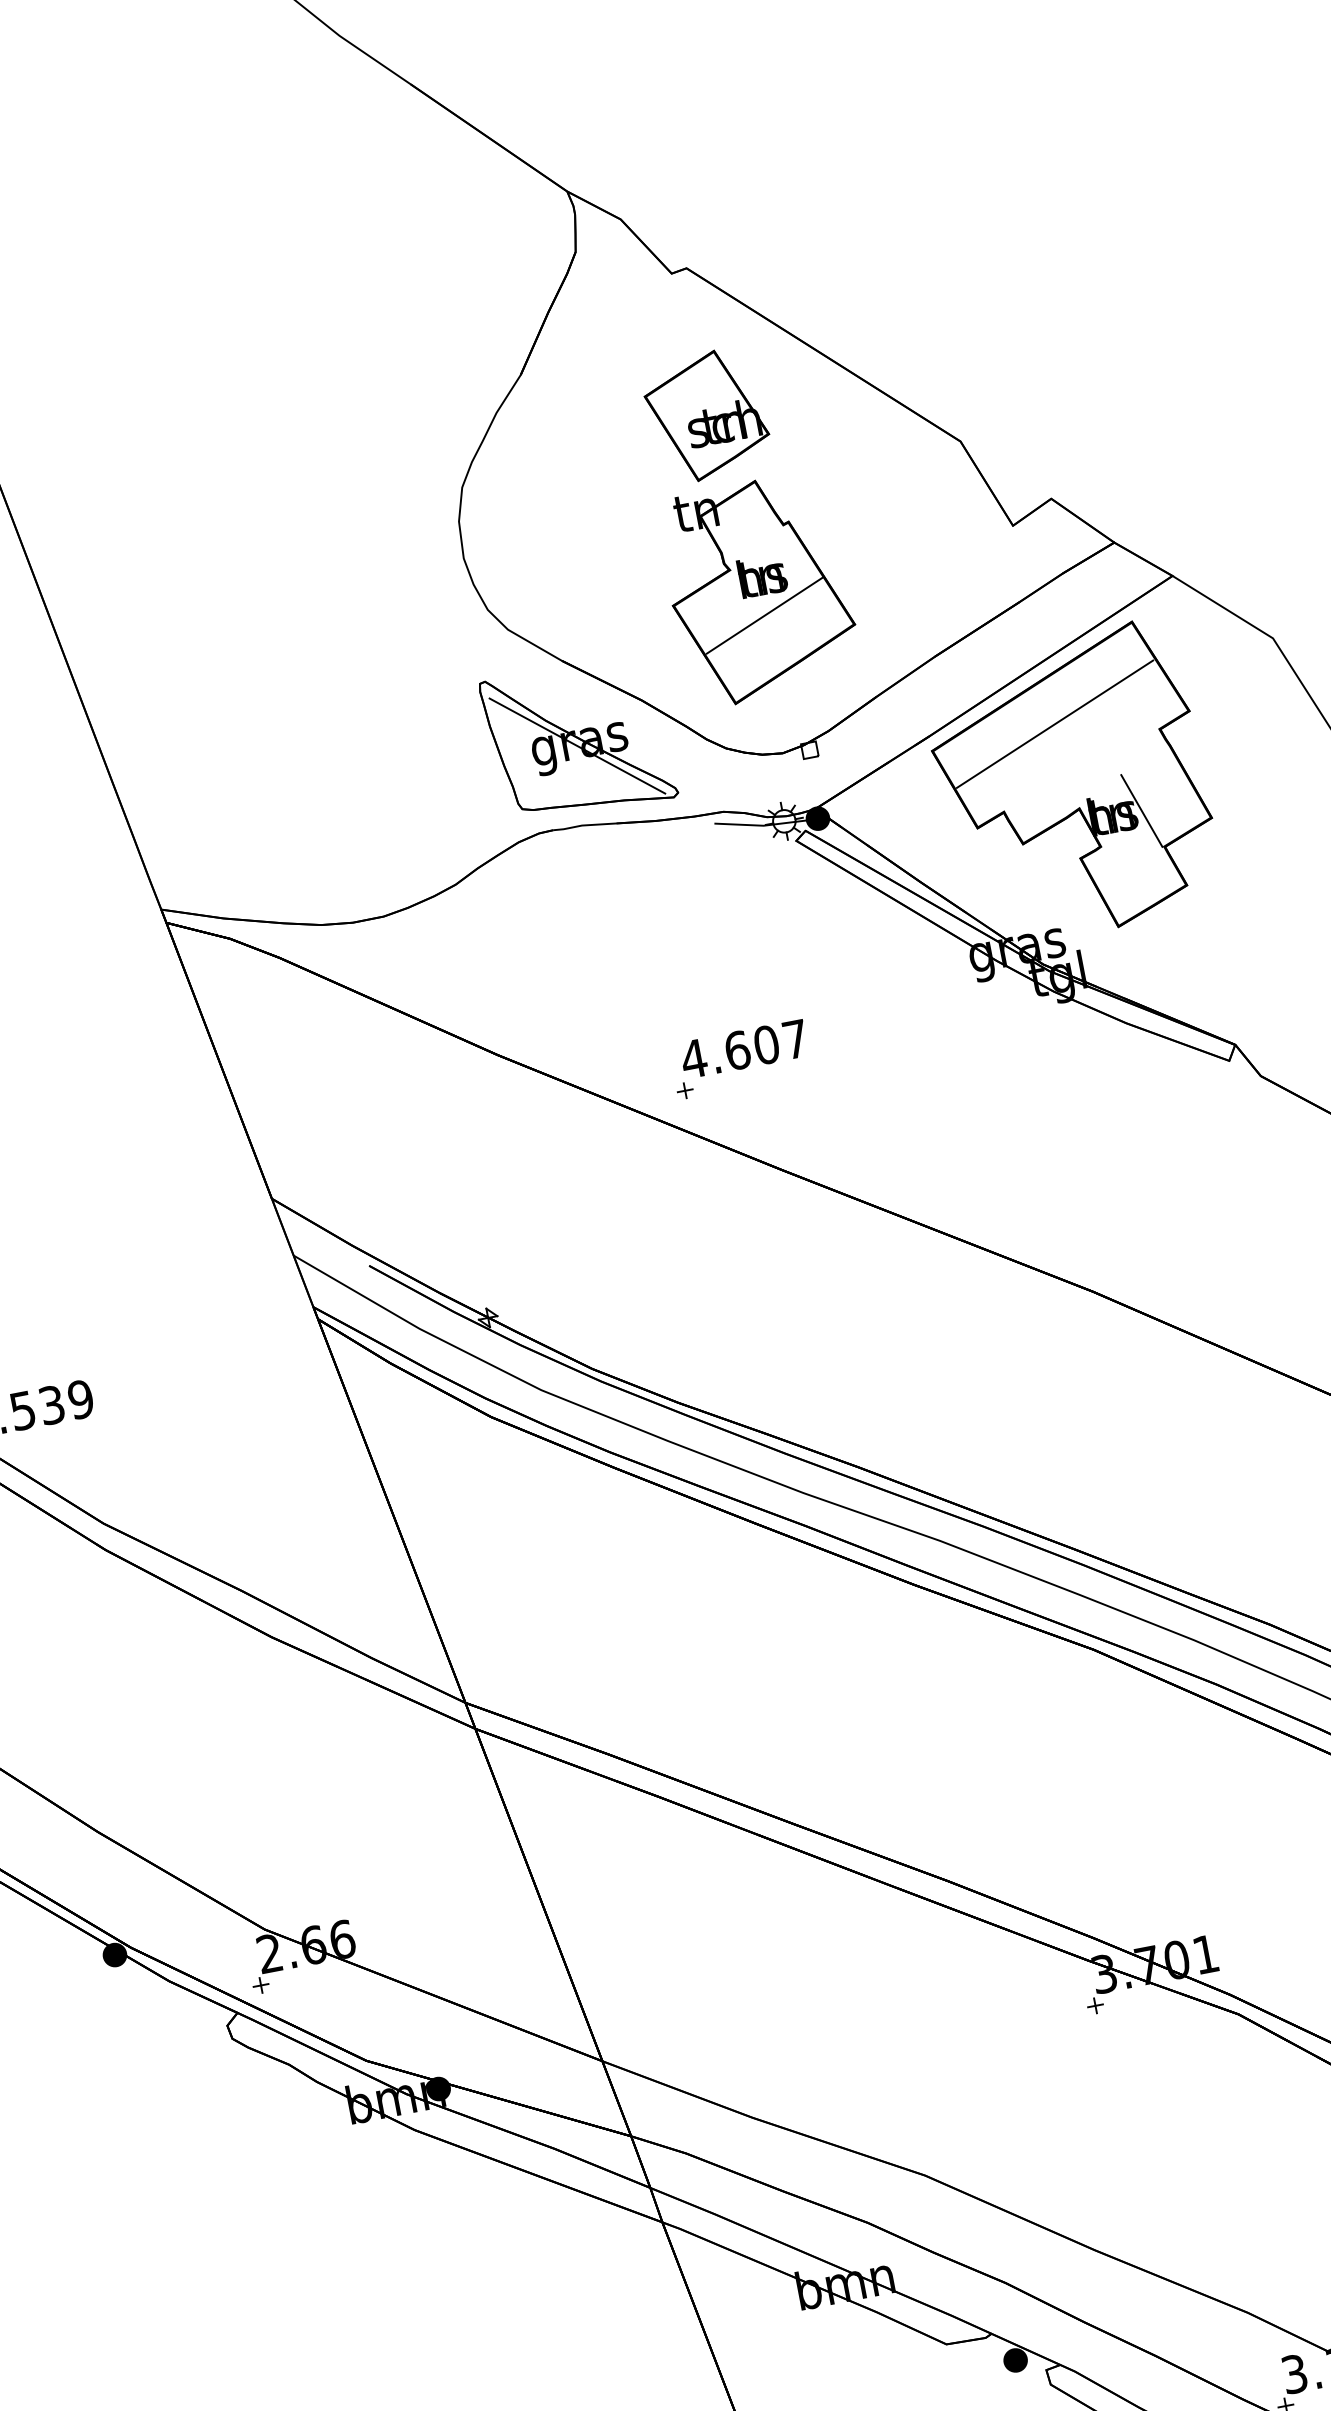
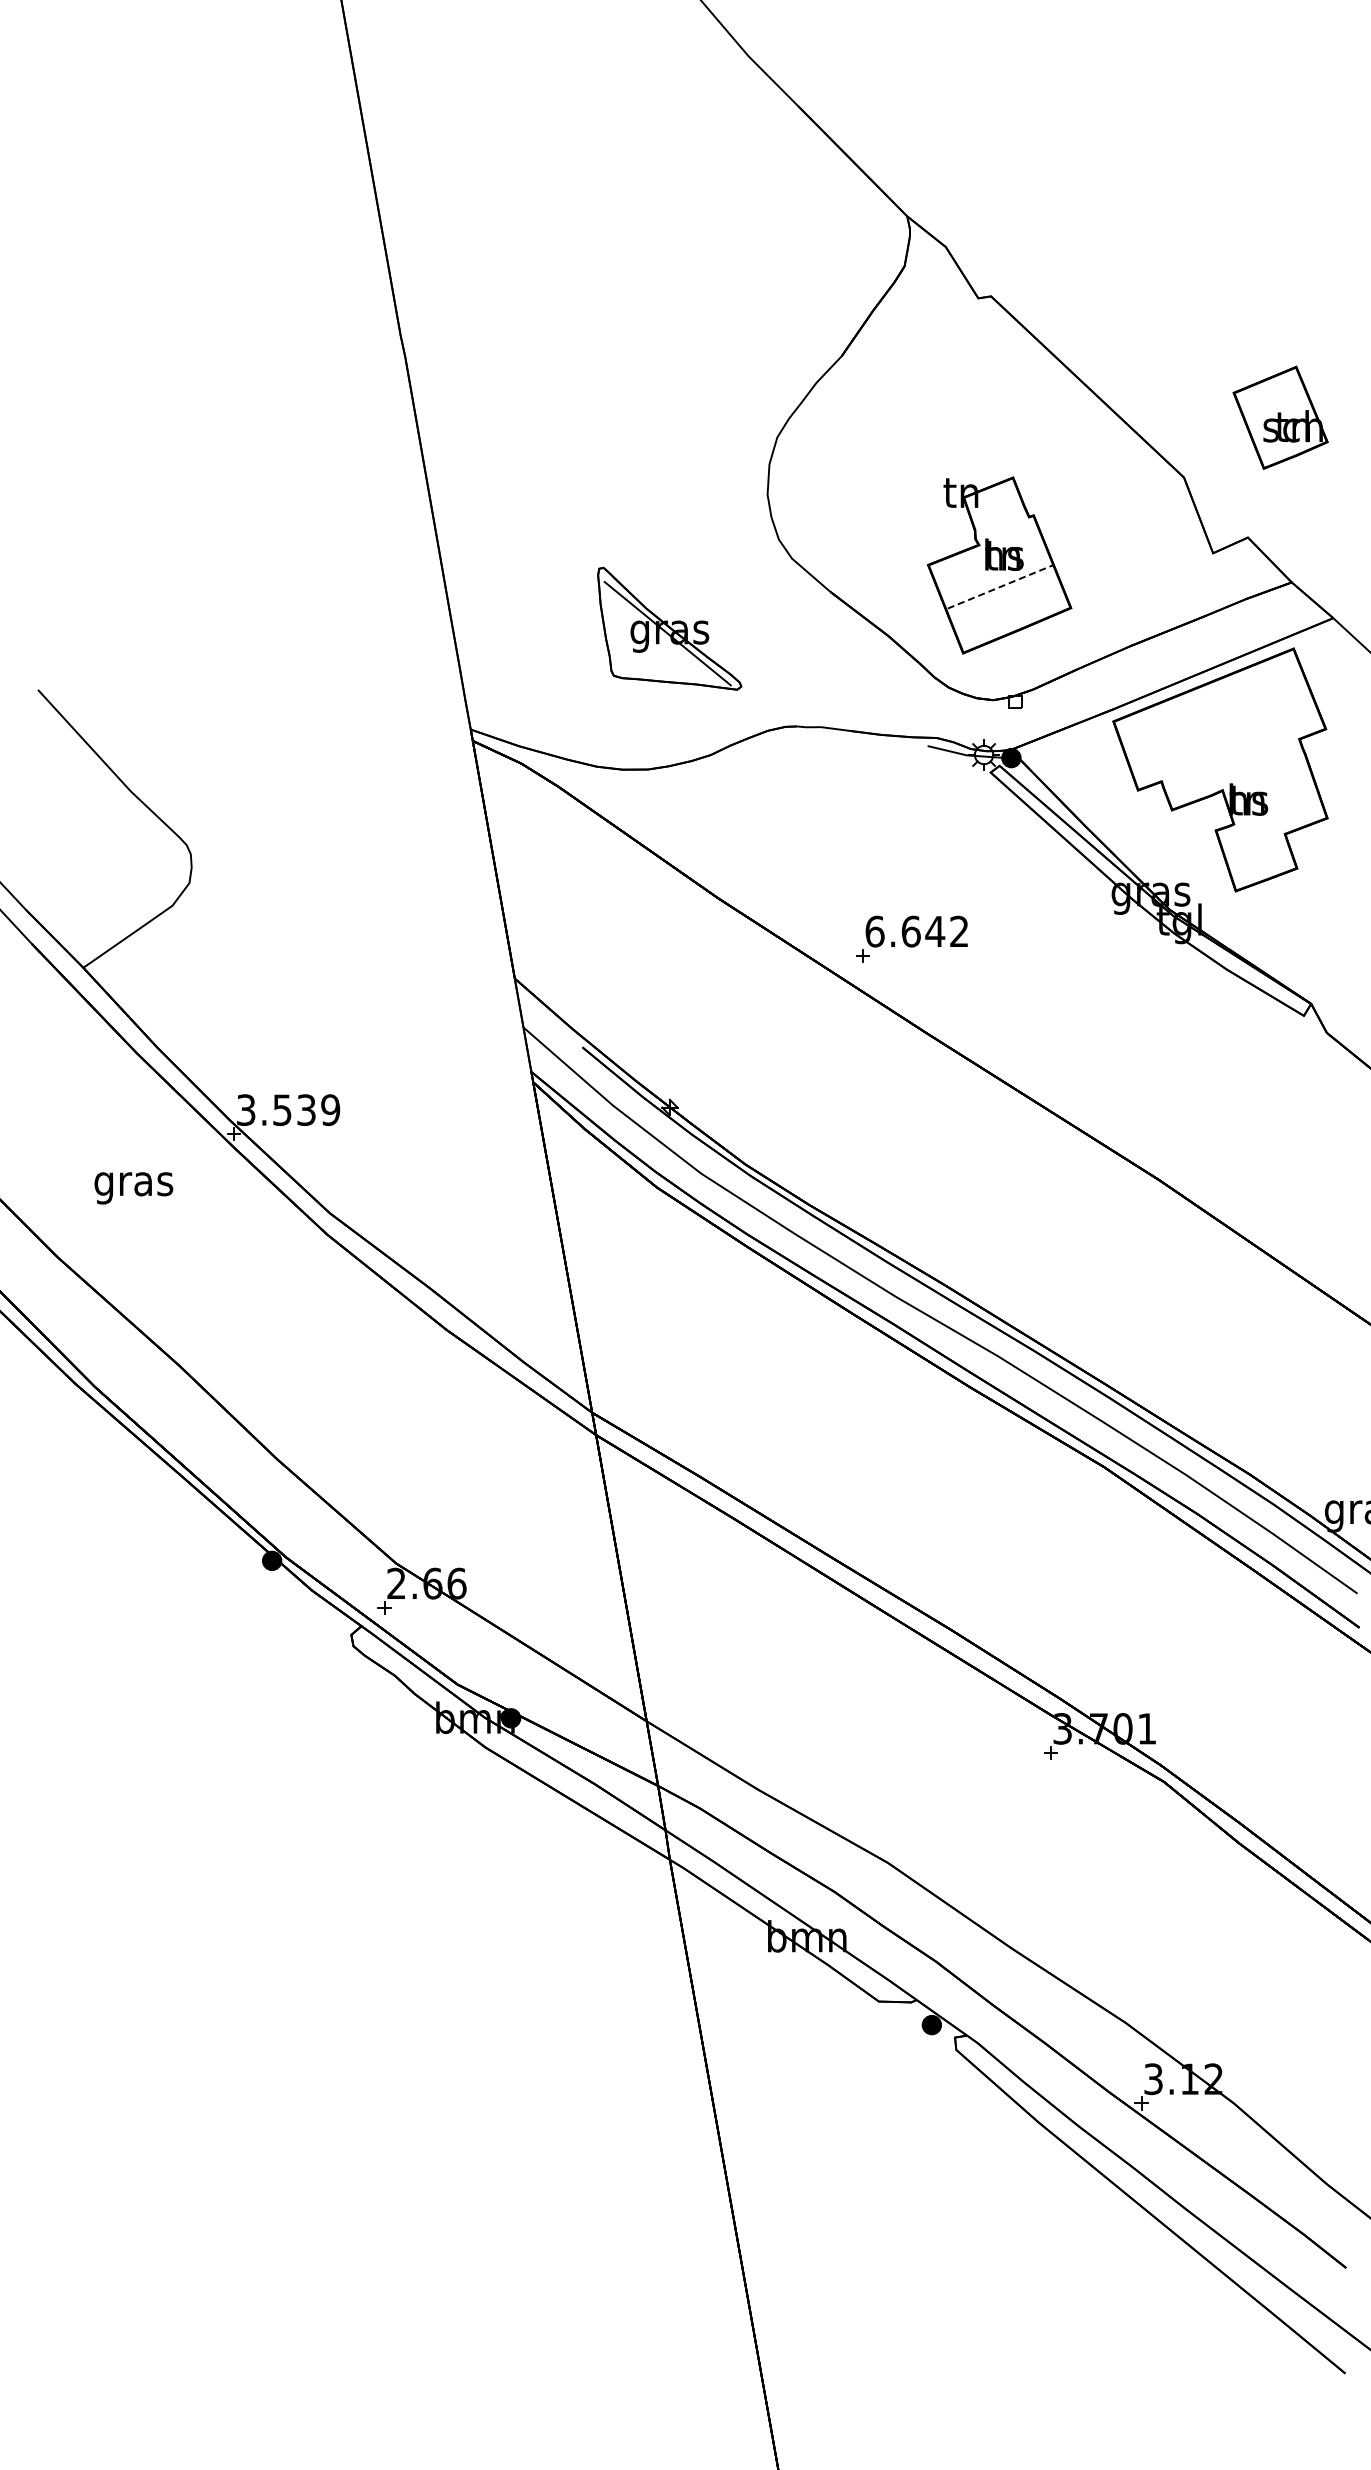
part: (706, 415) -> (1280, 417), moved
line: (765, 614) -> (1000, 586), solid -> dashed
line: (1054, 723) -> (1215, 718), removed
part: (578, 739) -> (669, 628), moved
line: (1141, 810) -> (1272, 801), removed
text: (743, 1049) -> (916, 931), 4.607 -> 6.642

